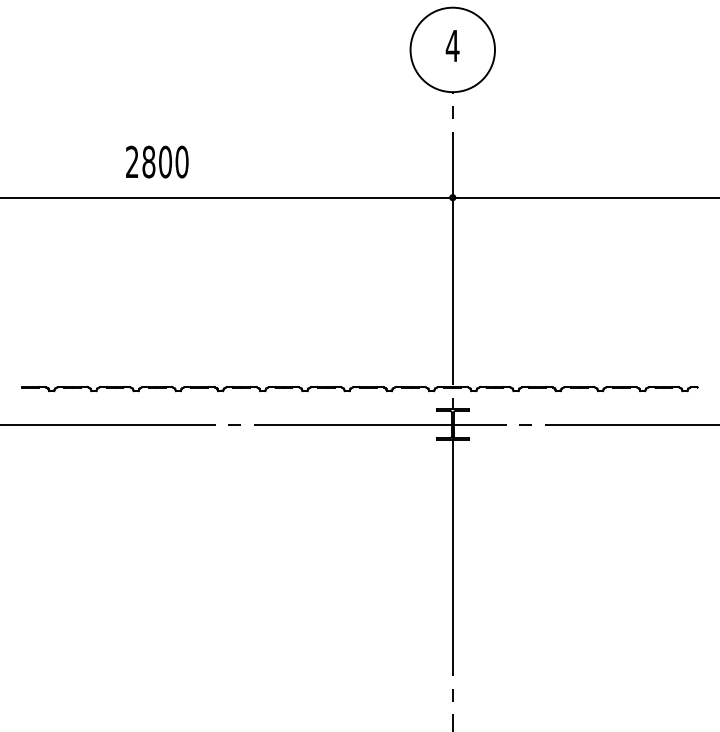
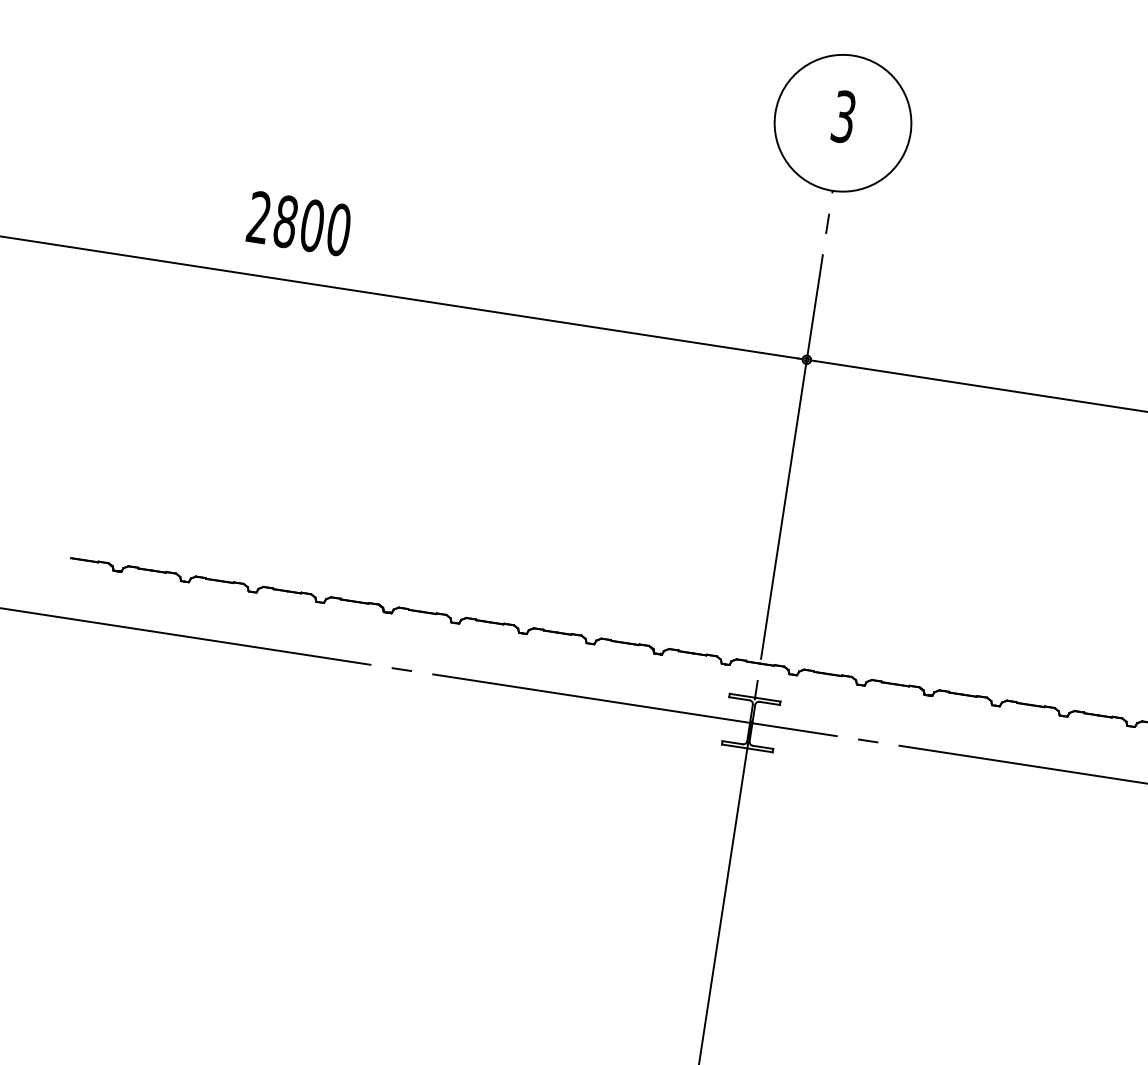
text: (452, 45) -> (843, 116), 4 -> 3
text: (157, 161) -> (299, 222), moved

